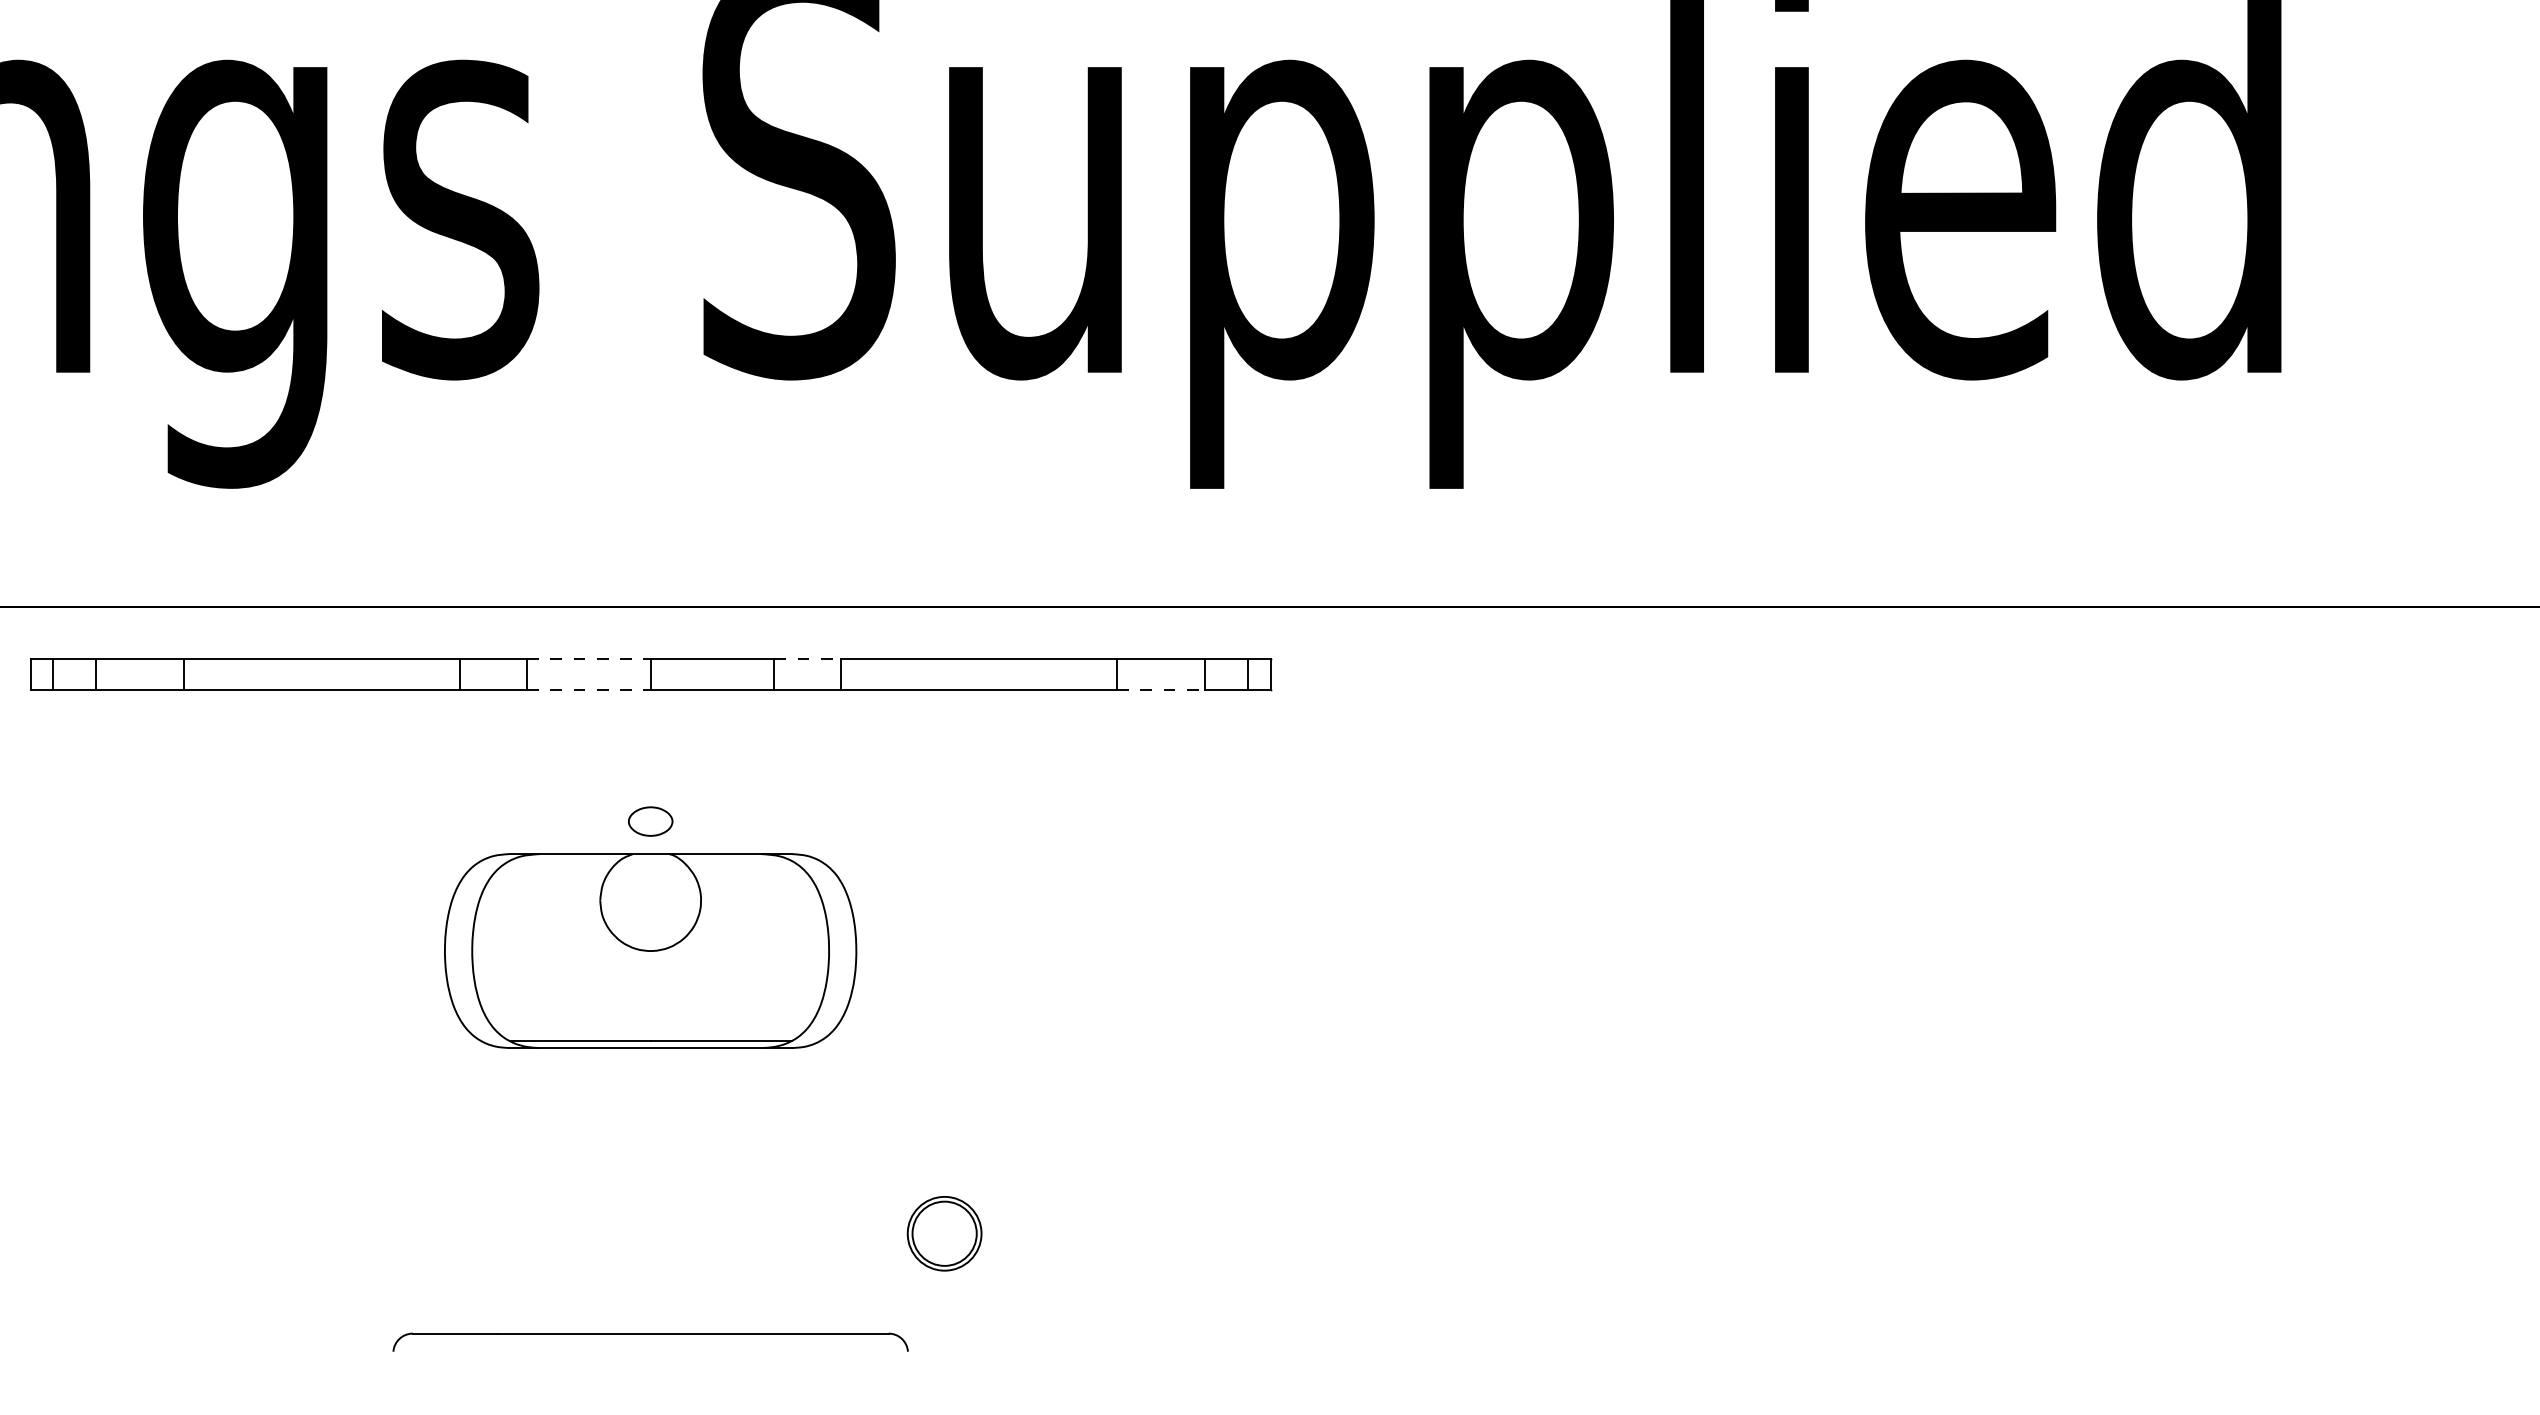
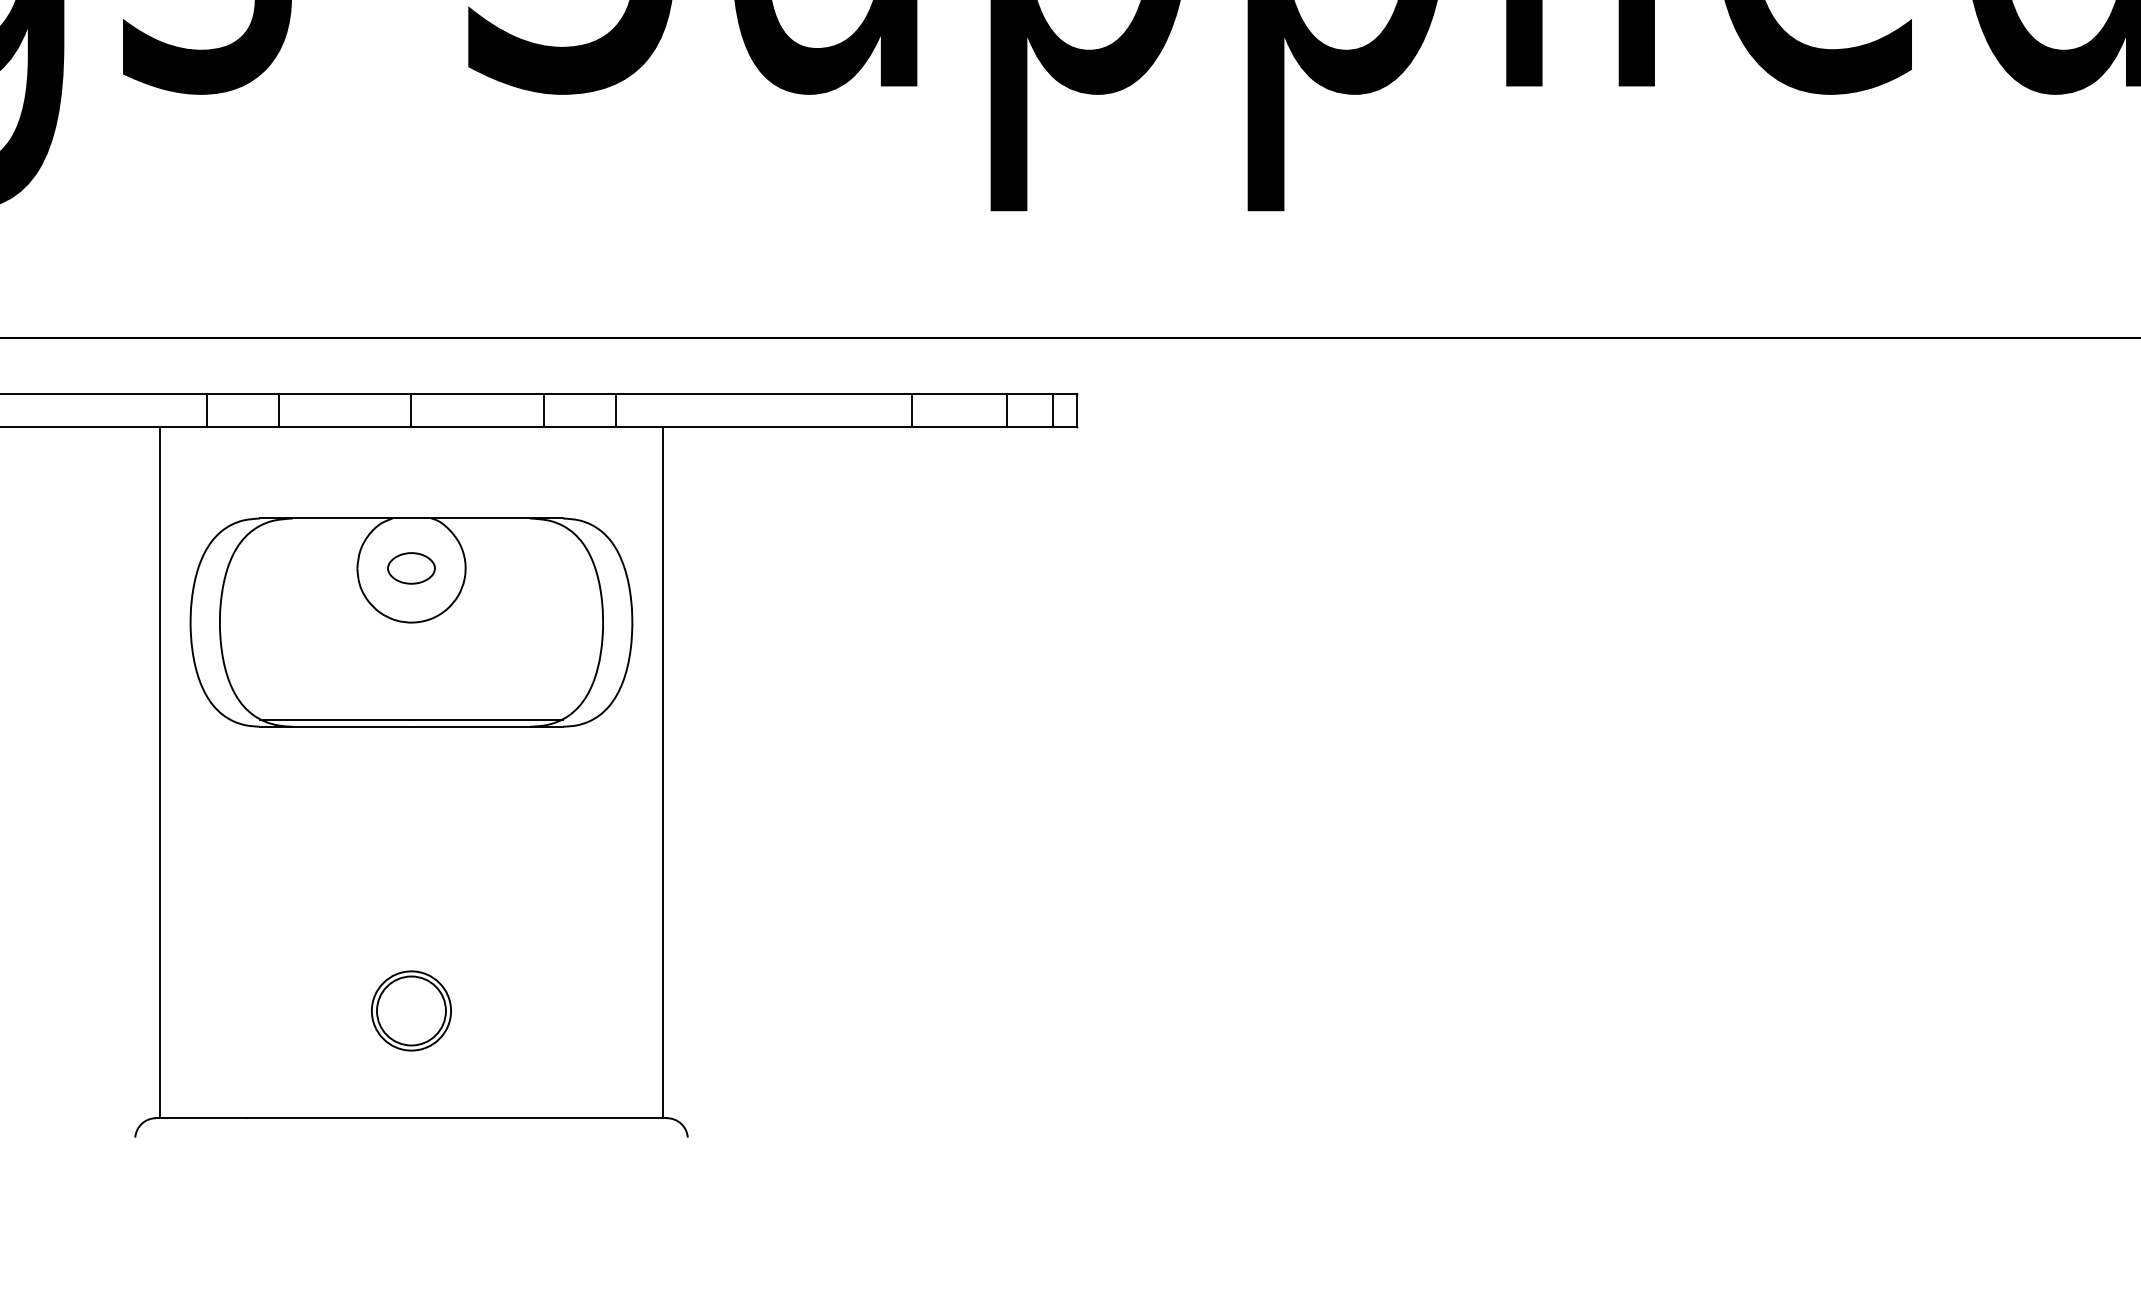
line: (588, 658) -> (344, 393), dashed -> solid
line: (808, 658) -> (580, 393), dashed -> solid
line: (588, 689) -> (344, 426), dashed -> solid
line: (1161, 689) -> (959, 426), dashed -> solid
part: (650, 950) -> (411, 622), moved
line: (416, 1011) -> (160, 772), added
line: (884, 1011) -> (662, 772), added
part: (944, 1233) -> (411, 1010), moved

